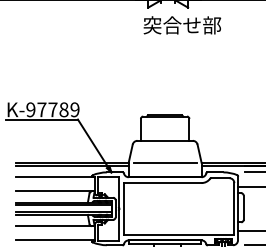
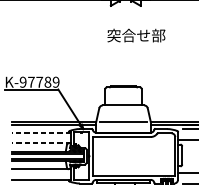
text: (182, 25) -> (136, 35), moved
line: (54, 177) -> (40, 132), solid -> dashed
line: (54, 191) -> (40, 143), solid -> dashed

